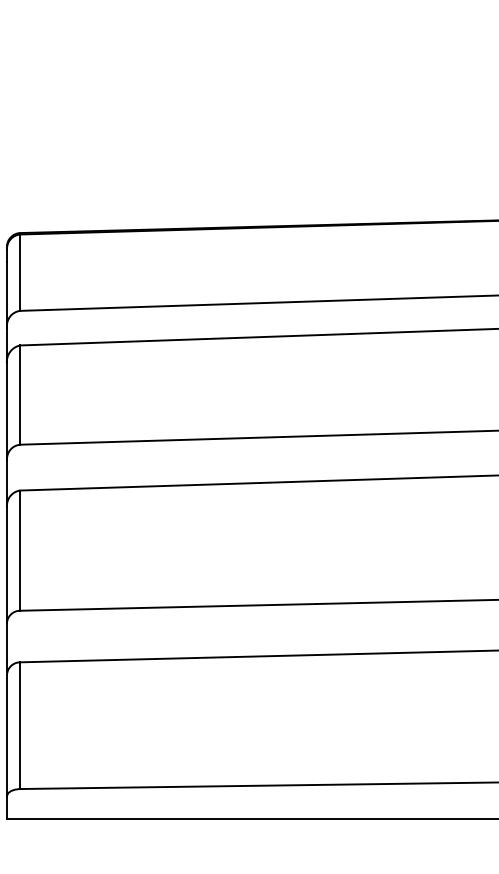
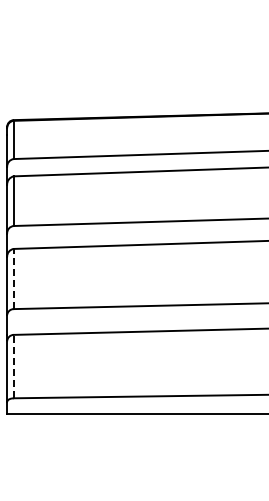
line: (19, 549) -> (13, 278), solid -> dashed
line: (19, 725) -> (13, 366), solid -> dashed

